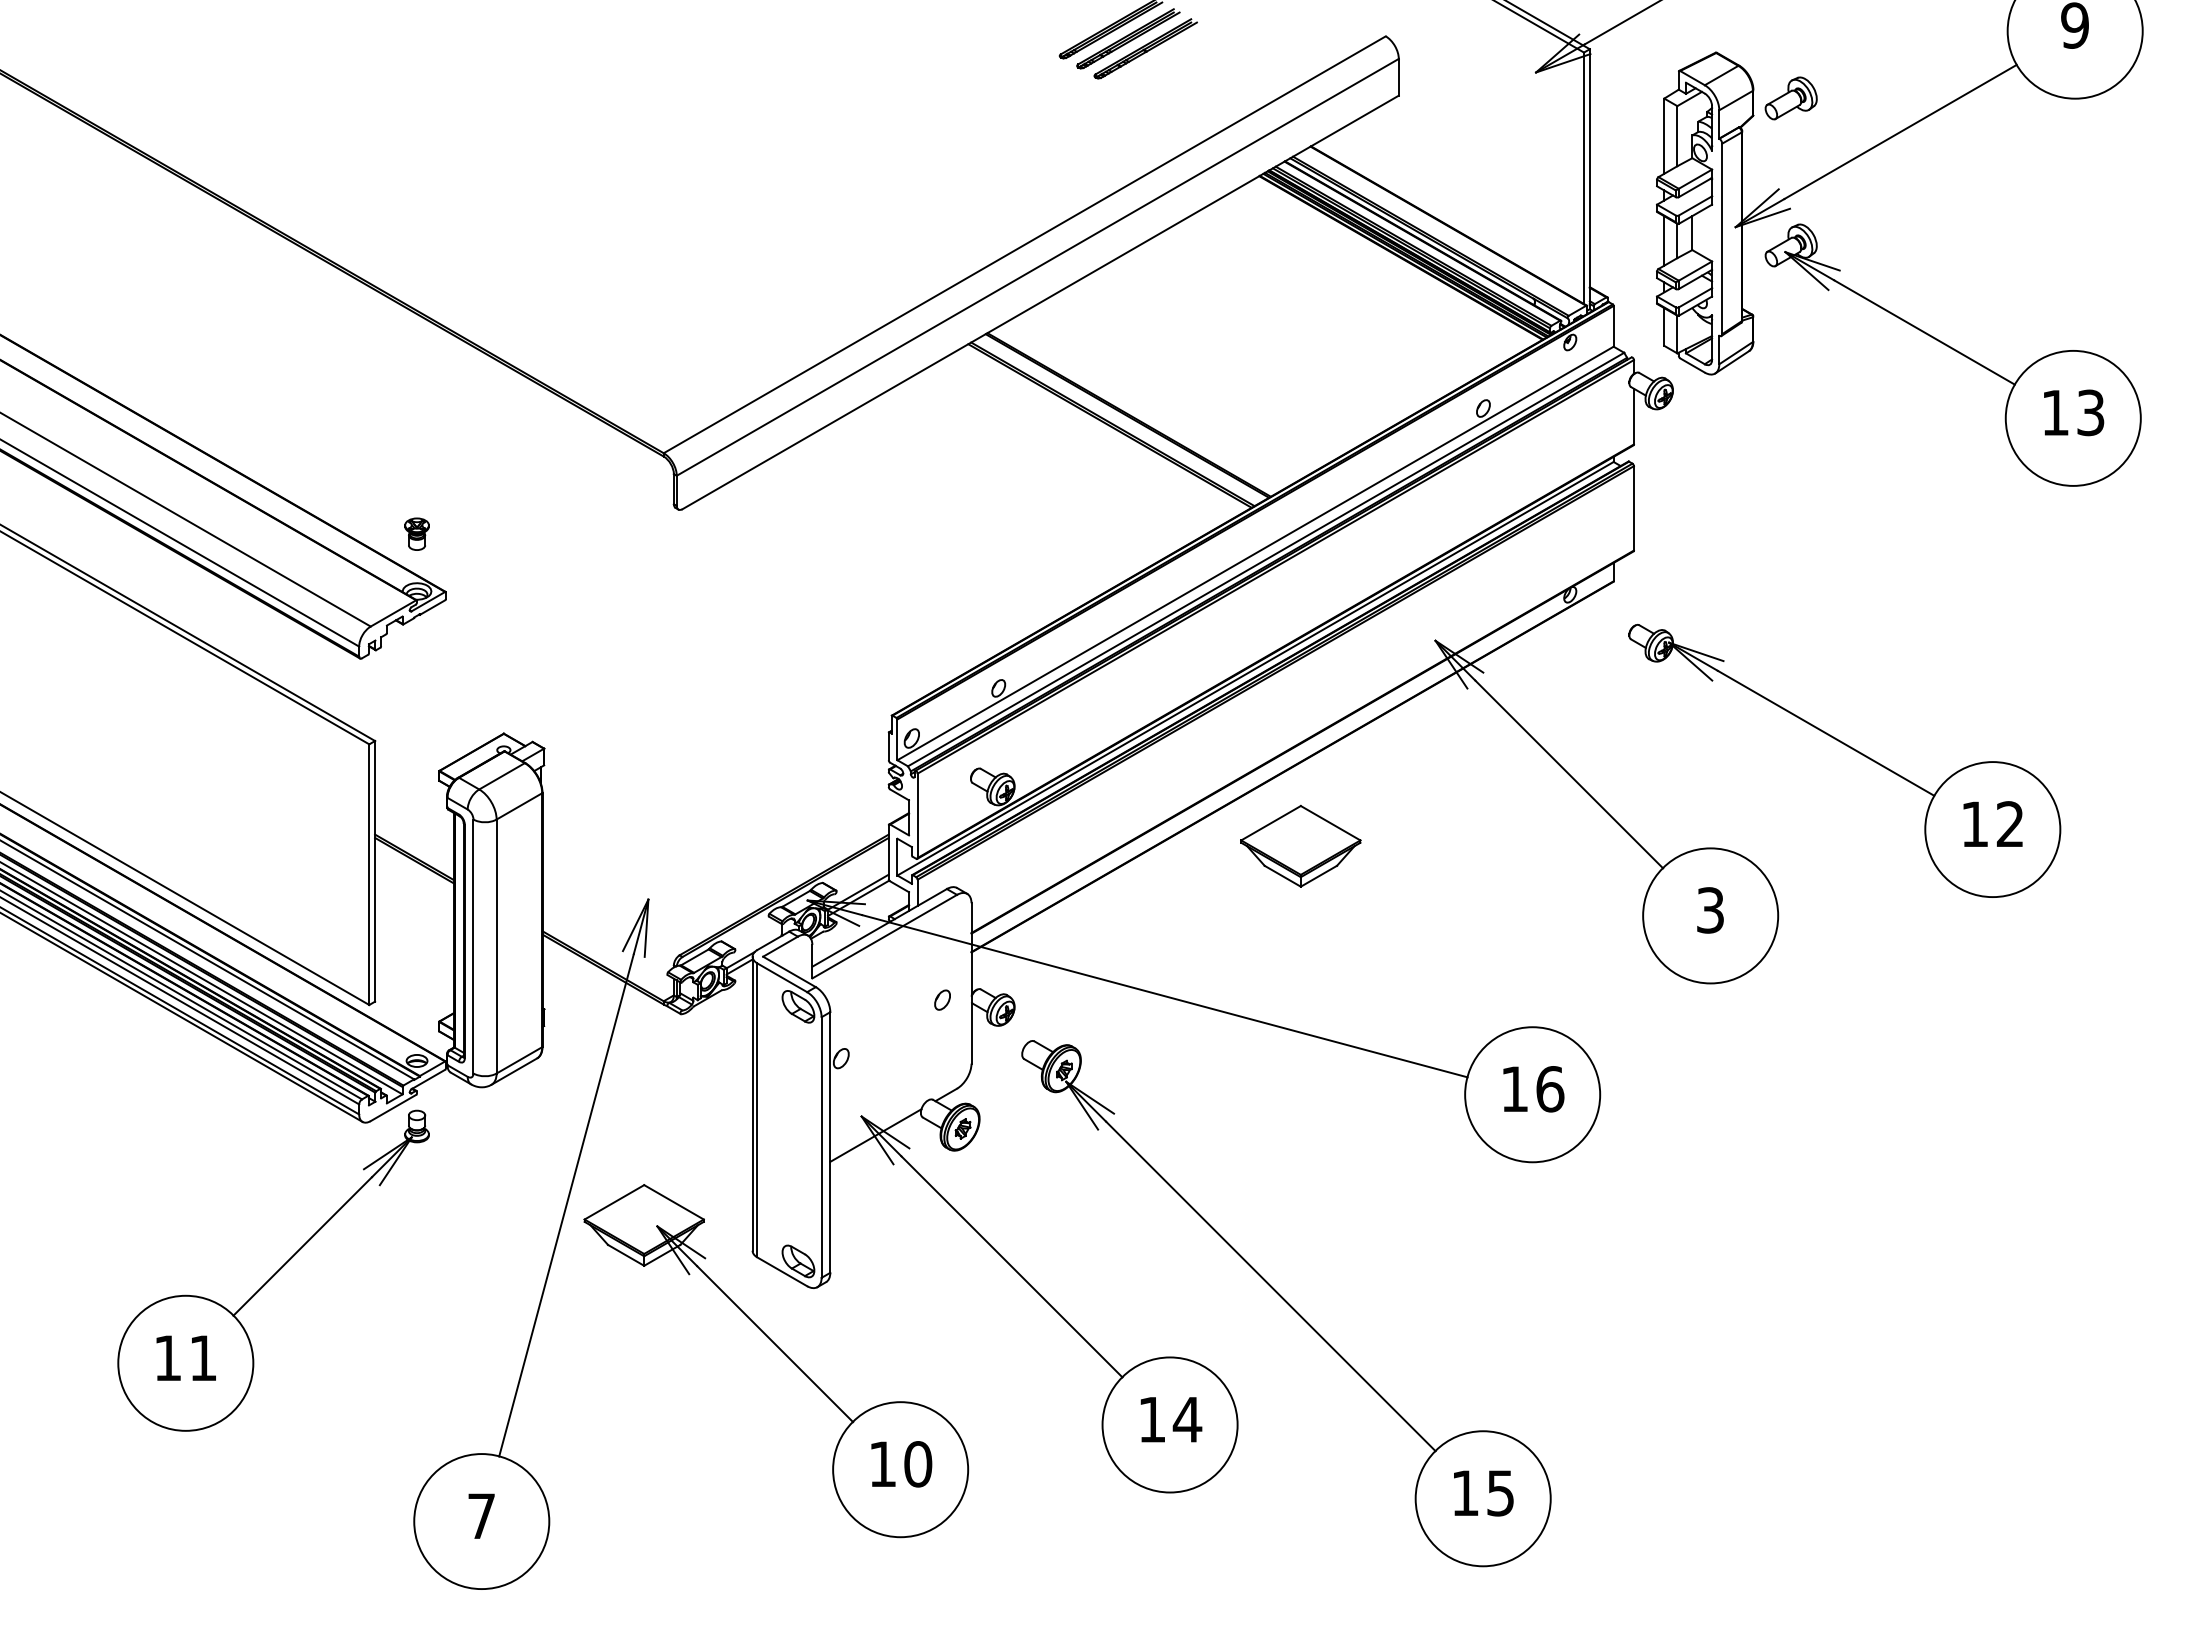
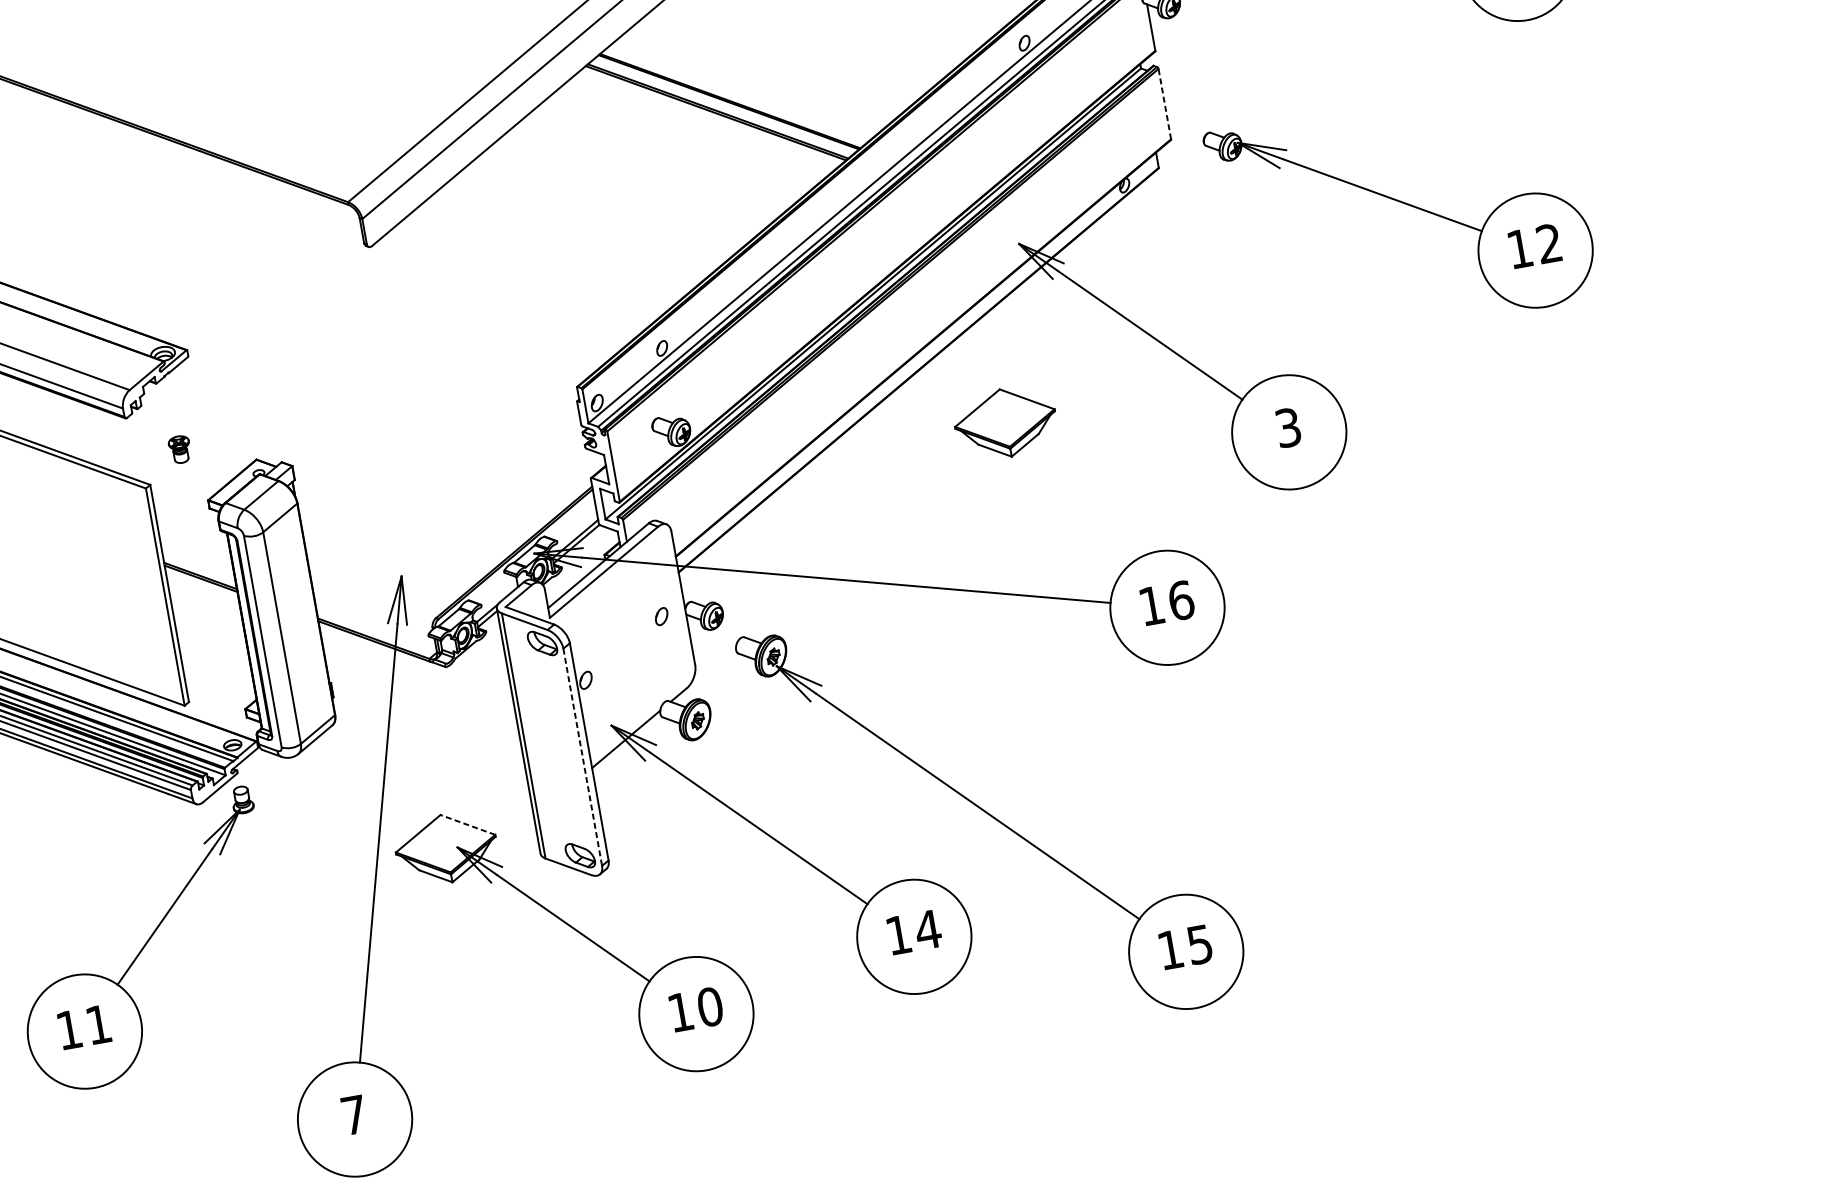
line: (1633, 507) -> (1164, 103), solid -> dashed
part: (416, 533) -> (179, 449), moved
part: (1851, 749) -> (1405, 204), moved
part: (1300, 845) -> (1005, 422), moved
line: (821, 1148) -> (582, 758), solid -> dashed
line: (673, 1202) -> (467, 825), solid -> dashed

